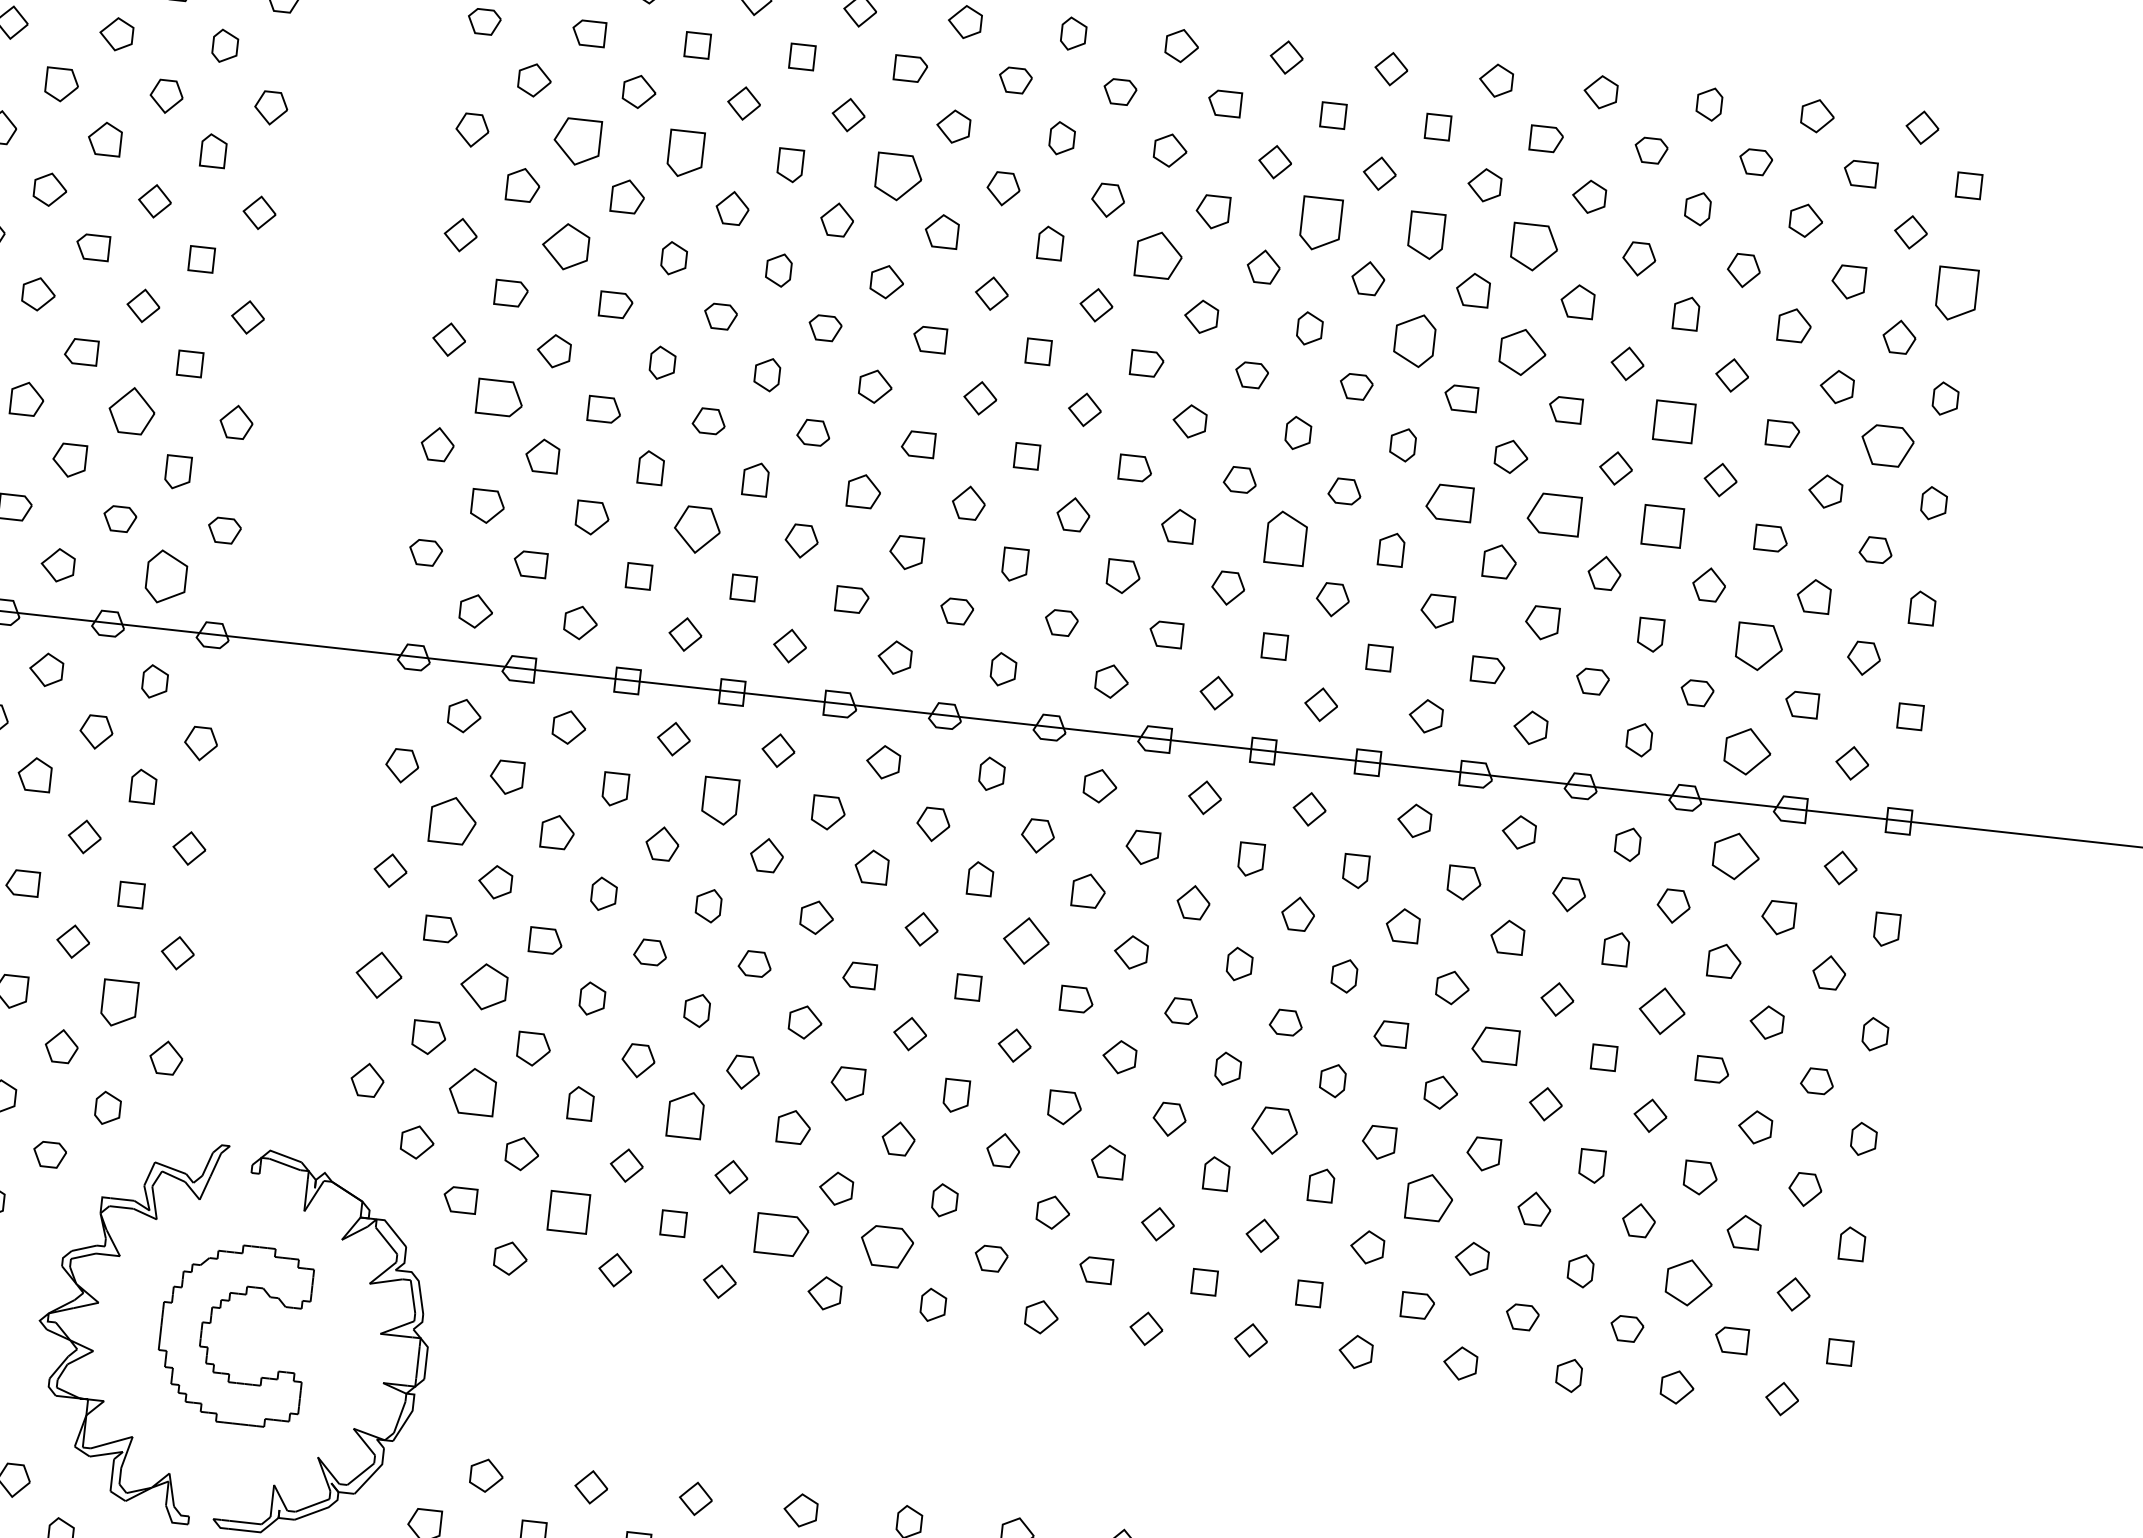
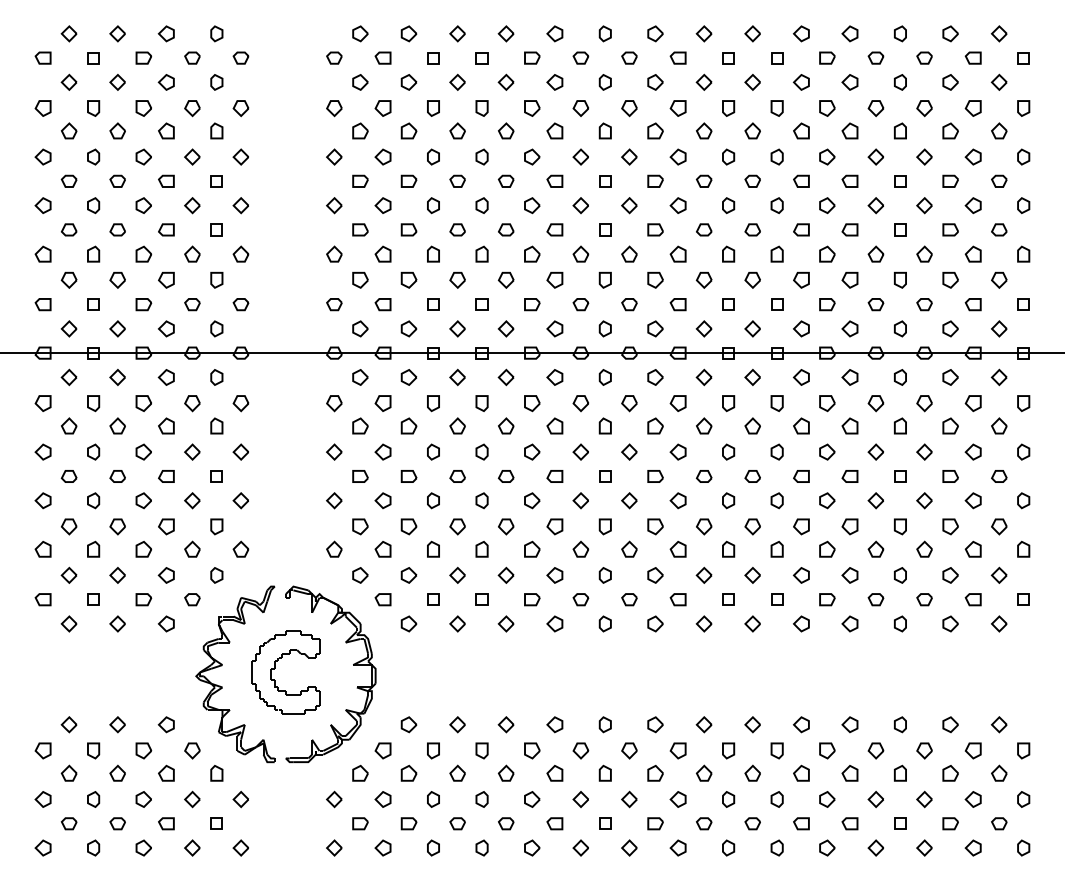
part: (575, 141) -> (382, 108), size x0.71
part: (685, 153) -> (433, 108), size x0.71
part: (899, 177) -> (532, 108), size x0.71
part: (1321, 224) -> (728, 108), size x0.62
part: (1424, 235) -> (776, 108), size x0.71
part: (564, 245) -> (382, 156), size x0.71
part: (1534, 247) -> (827, 108), size x0.71
part: (1158, 254) -> (655, 130), size x0.71
part: (1956, 294) -> (1023, 108), size x0.62
part: (1413, 338) -> (776, 156), size x0.62
part: (1523, 351) -> (827, 156), size x0.71
part: (499, 397) -> (360, 229), size x0.71
part: (132, 409) -> (192, 253), size x0.71
part: (1674, 422) -> (900, 181), size x0.62
part: (1887, 443) -> (999, 180), size x0.62
part: (1449, 502) -> (801, 229), size x0.71
part: (1553, 513) -> (849, 229), size x0.62
part: (1663, 525) -> (900, 229), size x0.62
part: (696, 528) -> (457, 279), size x0.71
part: (1286, 536) -> (728, 253), size x0.62
part: (165, 576) -> (216, 328), size x0.62
part: (1758, 645) -> (950, 279), size x0.71
part: (1747, 750) -> (950, 328), size x0.71
part: (719, 800) -> (481, 403), size x0.71
part: (453, 819) -> (360, 425), size x0.71
part: (1735, 856) -> (950, 377), size x0.71
part: (1026, 939) -> (629, 451), size x0.71
part: (379, 974) -> (334, 500), size x0.71
part: (482, 986) -> (382, 500), size x0.71
part: (118, 1002) -> (216, 526), size x0.71
part: (1661, 1009) -> (924, 451), size x0.71
part: (1494, 1045) -> (849, 476), size x0.71
part: (471, 1091) -> (382, 549), size x0.71
part: (684, 1115) -> (481, 549), size x0.71
part: (1273, 1130) -> (752, 526), size x0.71
part: (1429, 1195) -> (827, 548), size x0.71
part: (568, 1211) -> (433, 599), size x0.62
part: (782, 1235) -> (532, 599), size x0.62
part: (885, 1246) -> (580, 599), size x0.62
part: (1688, 1282) -> (950, 575), size x0.71

